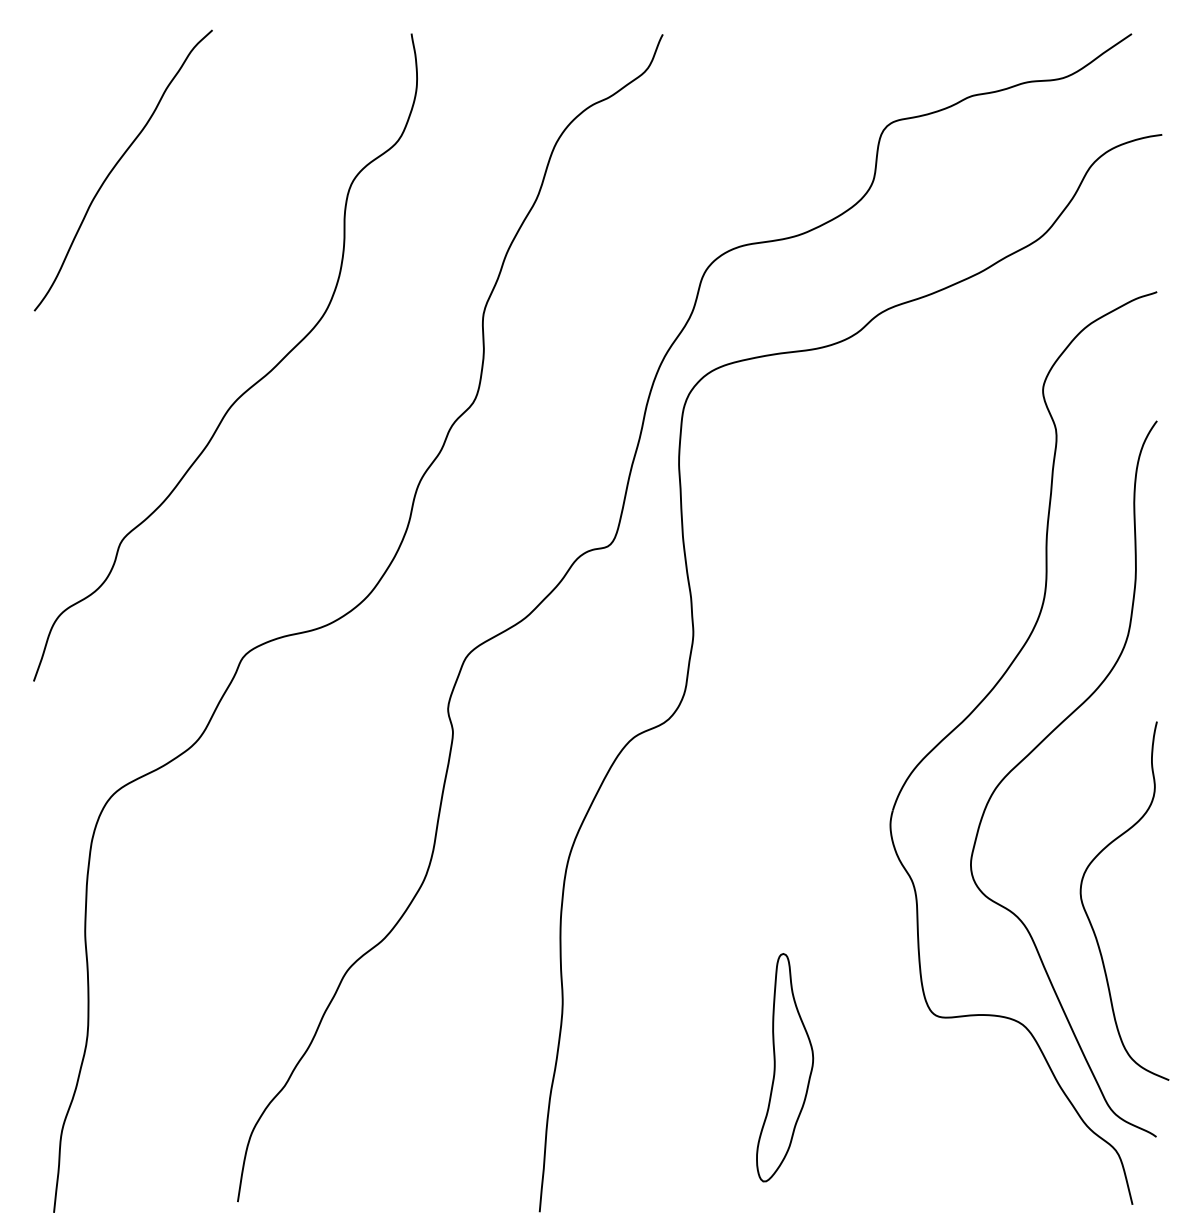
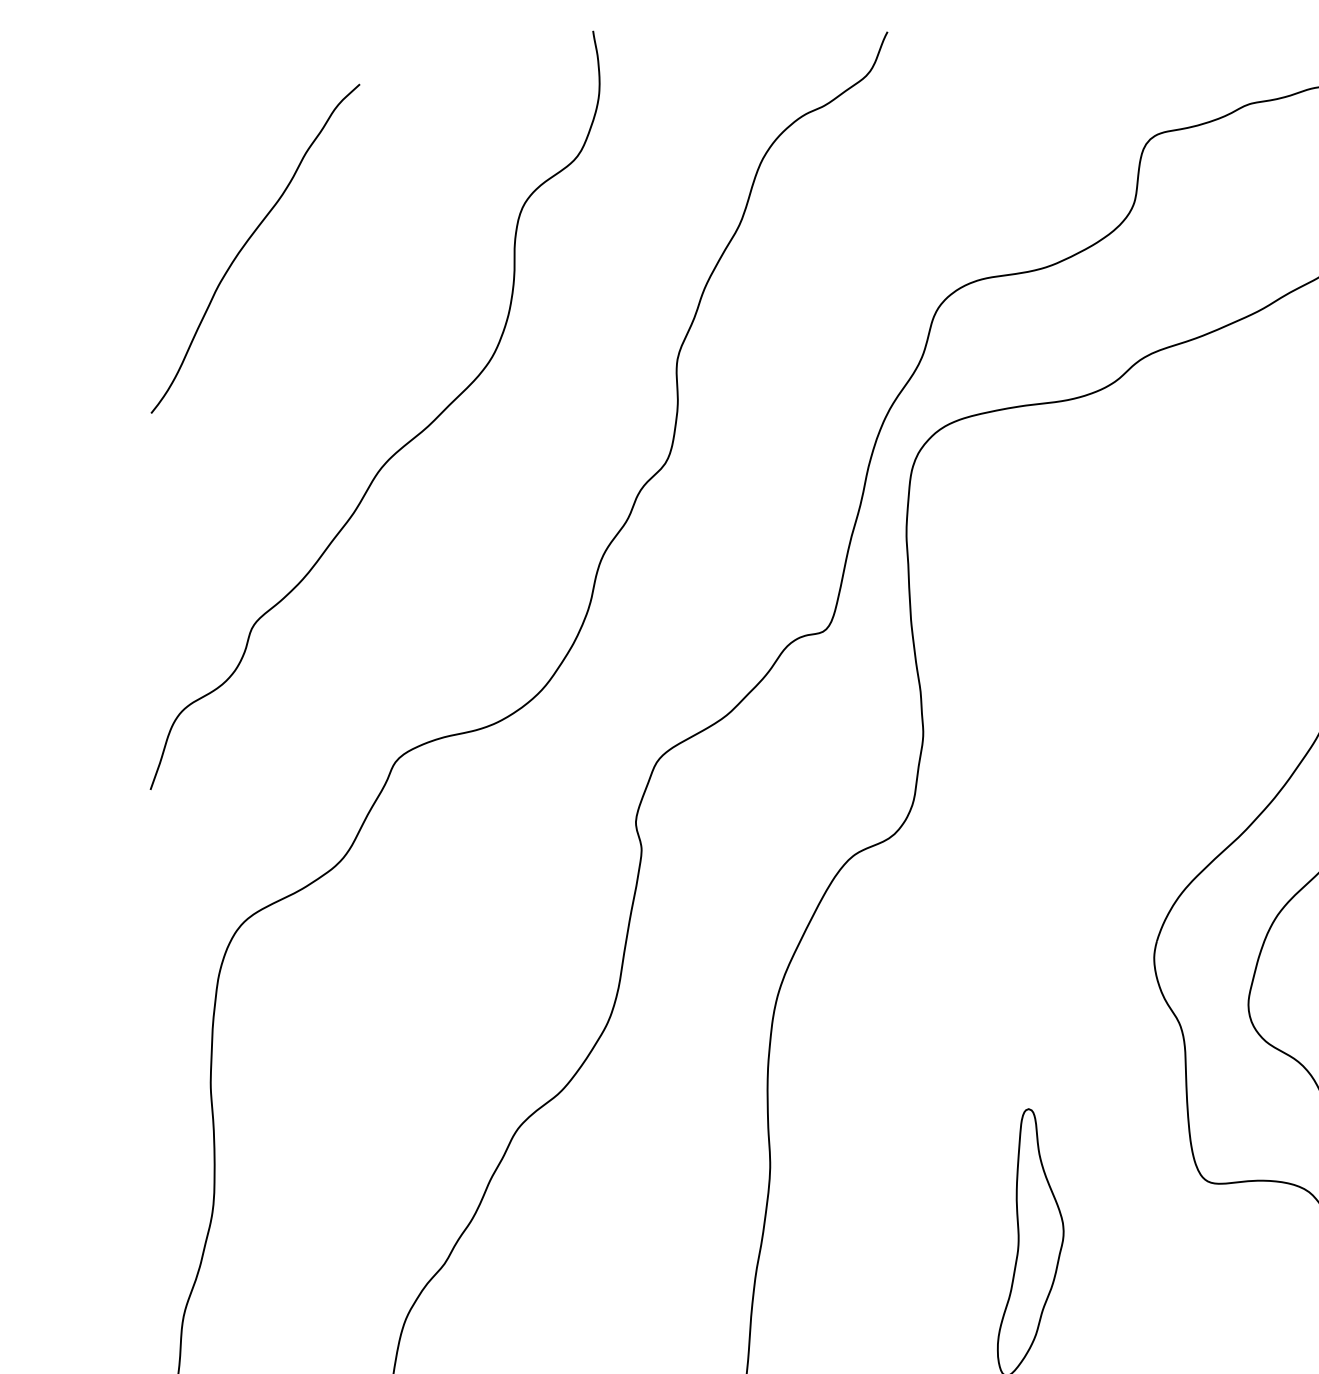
curve: (115, 167) -> (246, 245), moved

